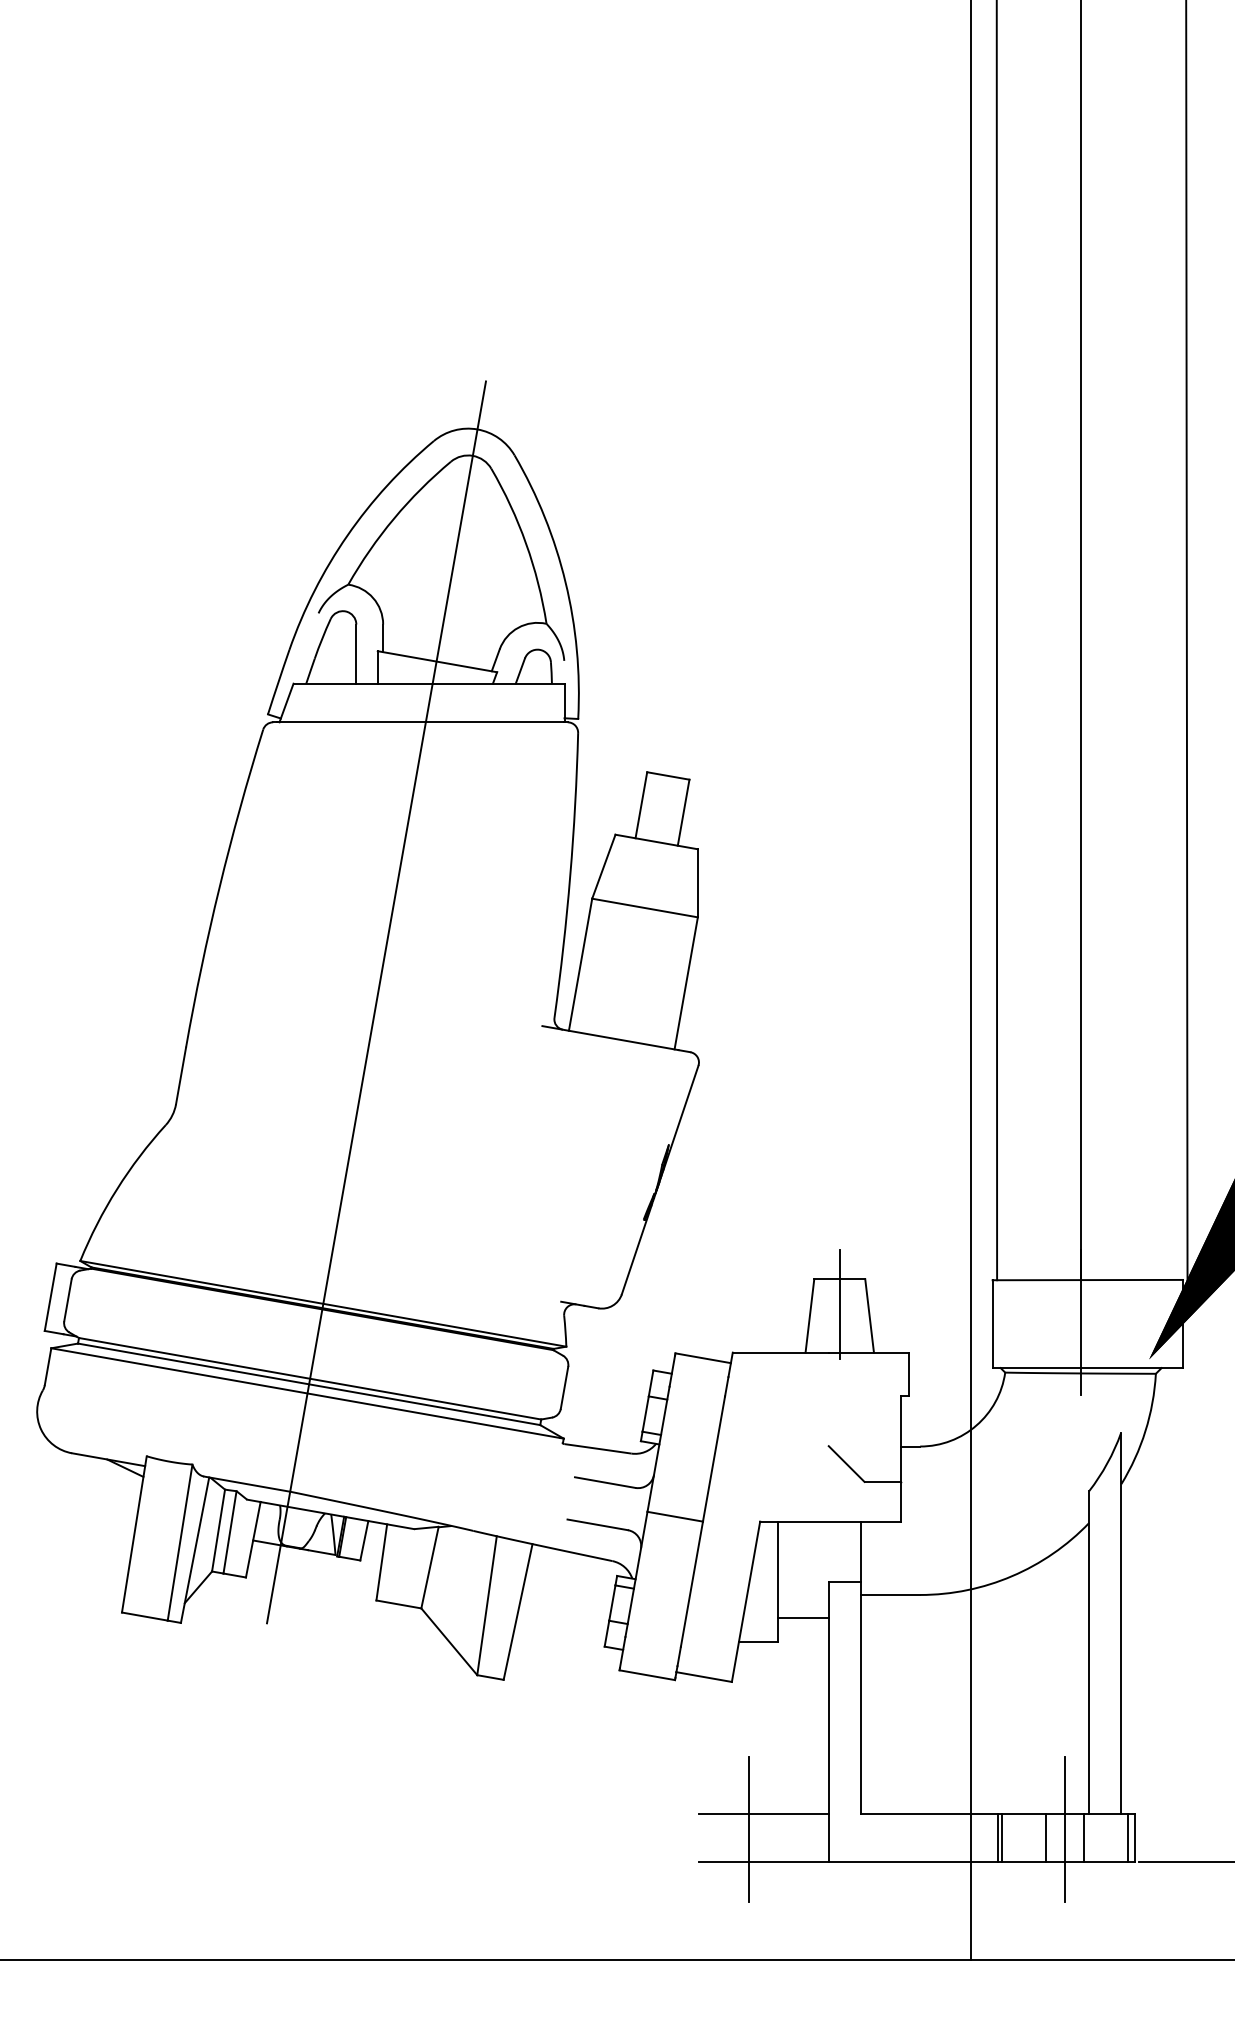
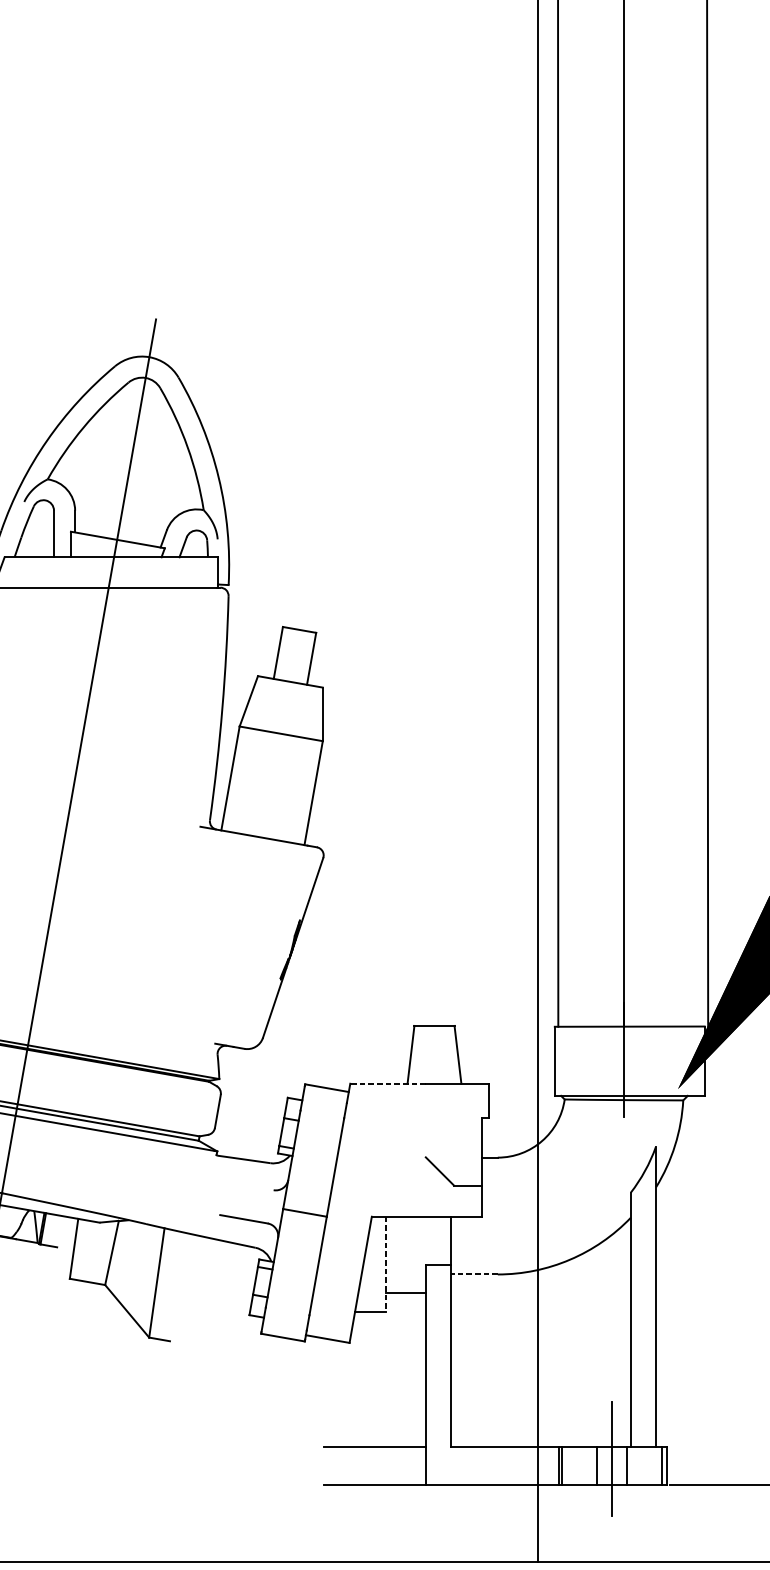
line: (839, 1304) -> (434, 1045), removed
line: (780, 1352) -> (387, 1083), solid -> dashed
line: (604, 1482) -> (249, 1185), removed
line: (364, 1540) -> (60, 1231), removed
line: (778, 1582) -> (386, 1264), solid -> dashed
line: (890, 1594) -> (474, 1274), solid -> dashed
line: (517, 1611) -> (180, 1287), removed
line: (748, 1828) -> (362, 1458), removed

